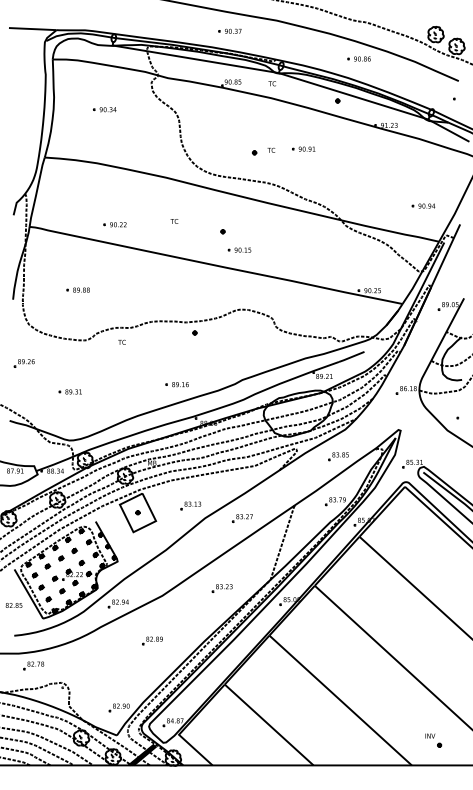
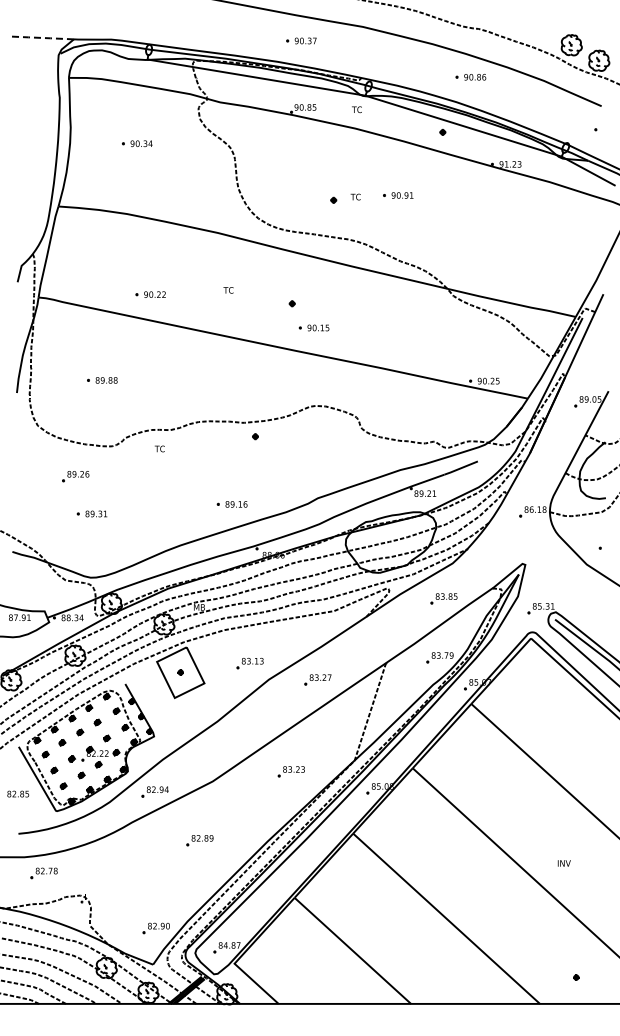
line: (32, 28) -> (42, 37), solid -> dashed
part: (423, 205) -> (555, 269), removed
part: (24, 363) -> (75, 476), moved
text: (429, 736) -> (563, 863), moved

